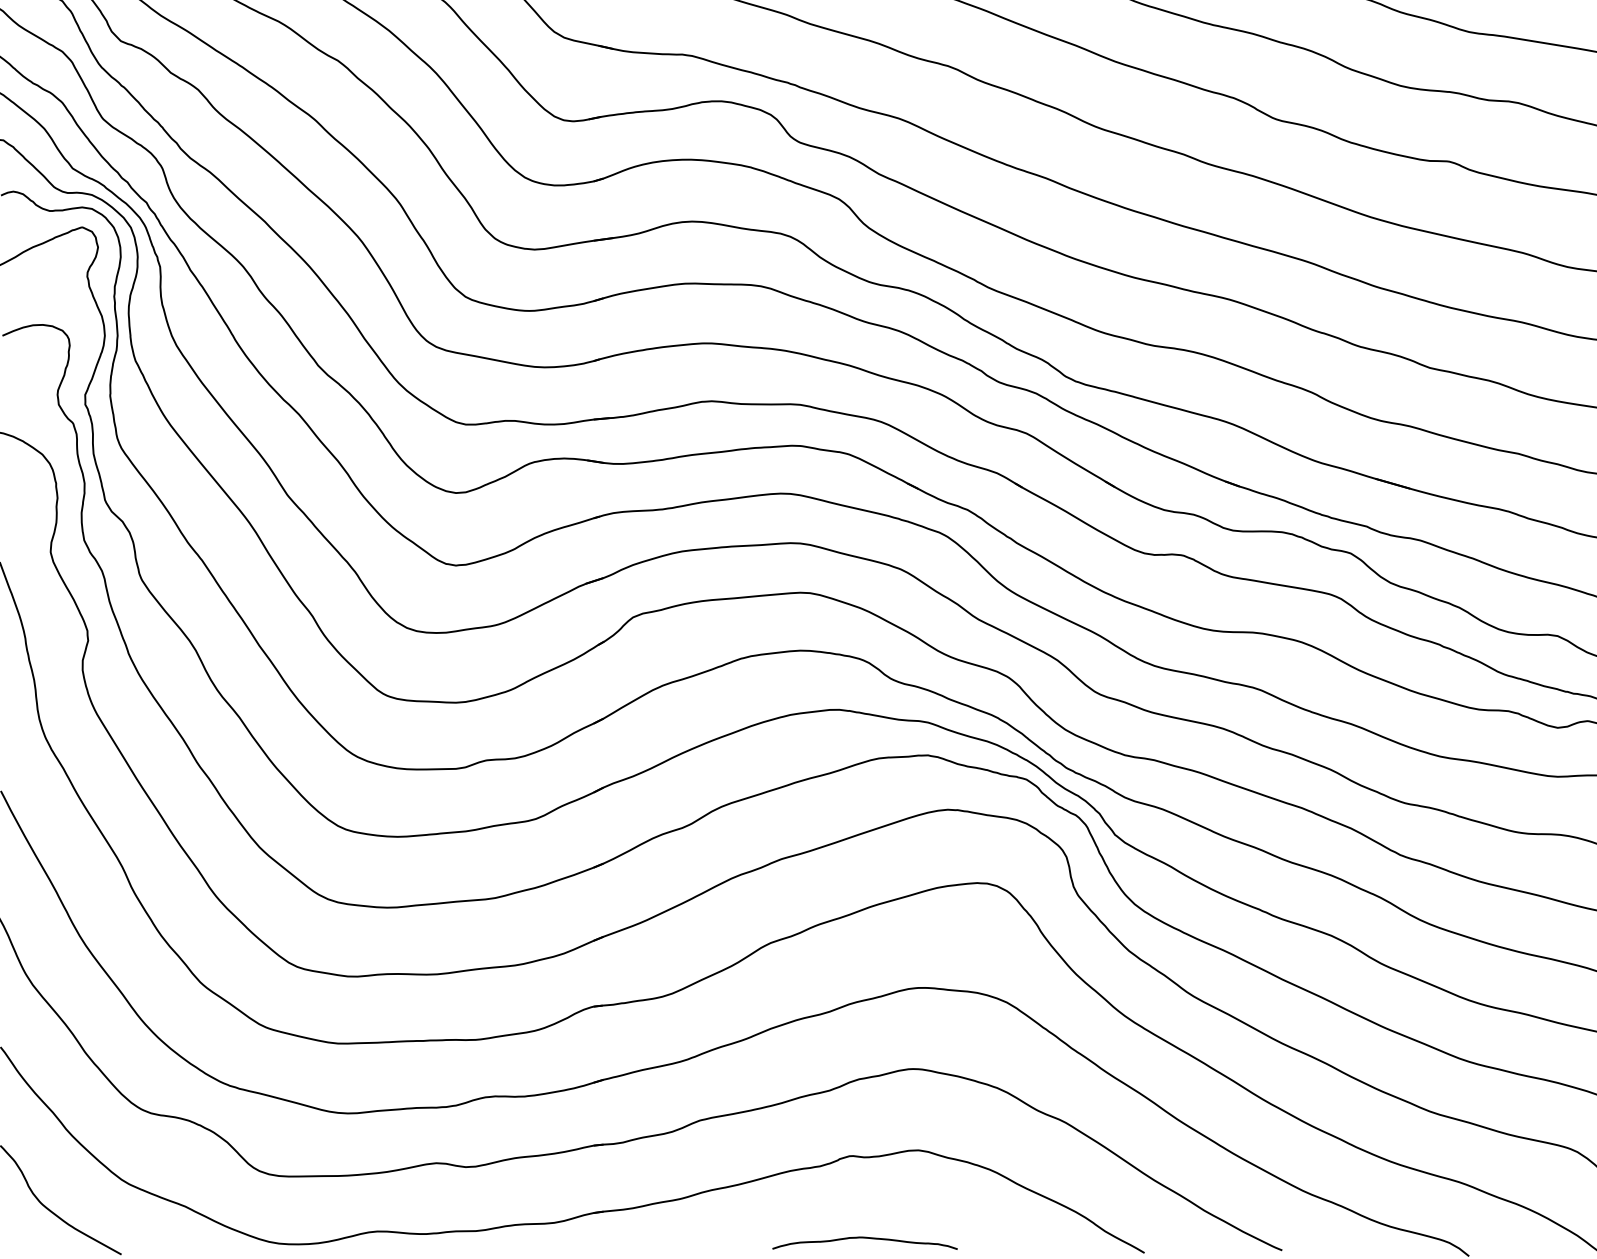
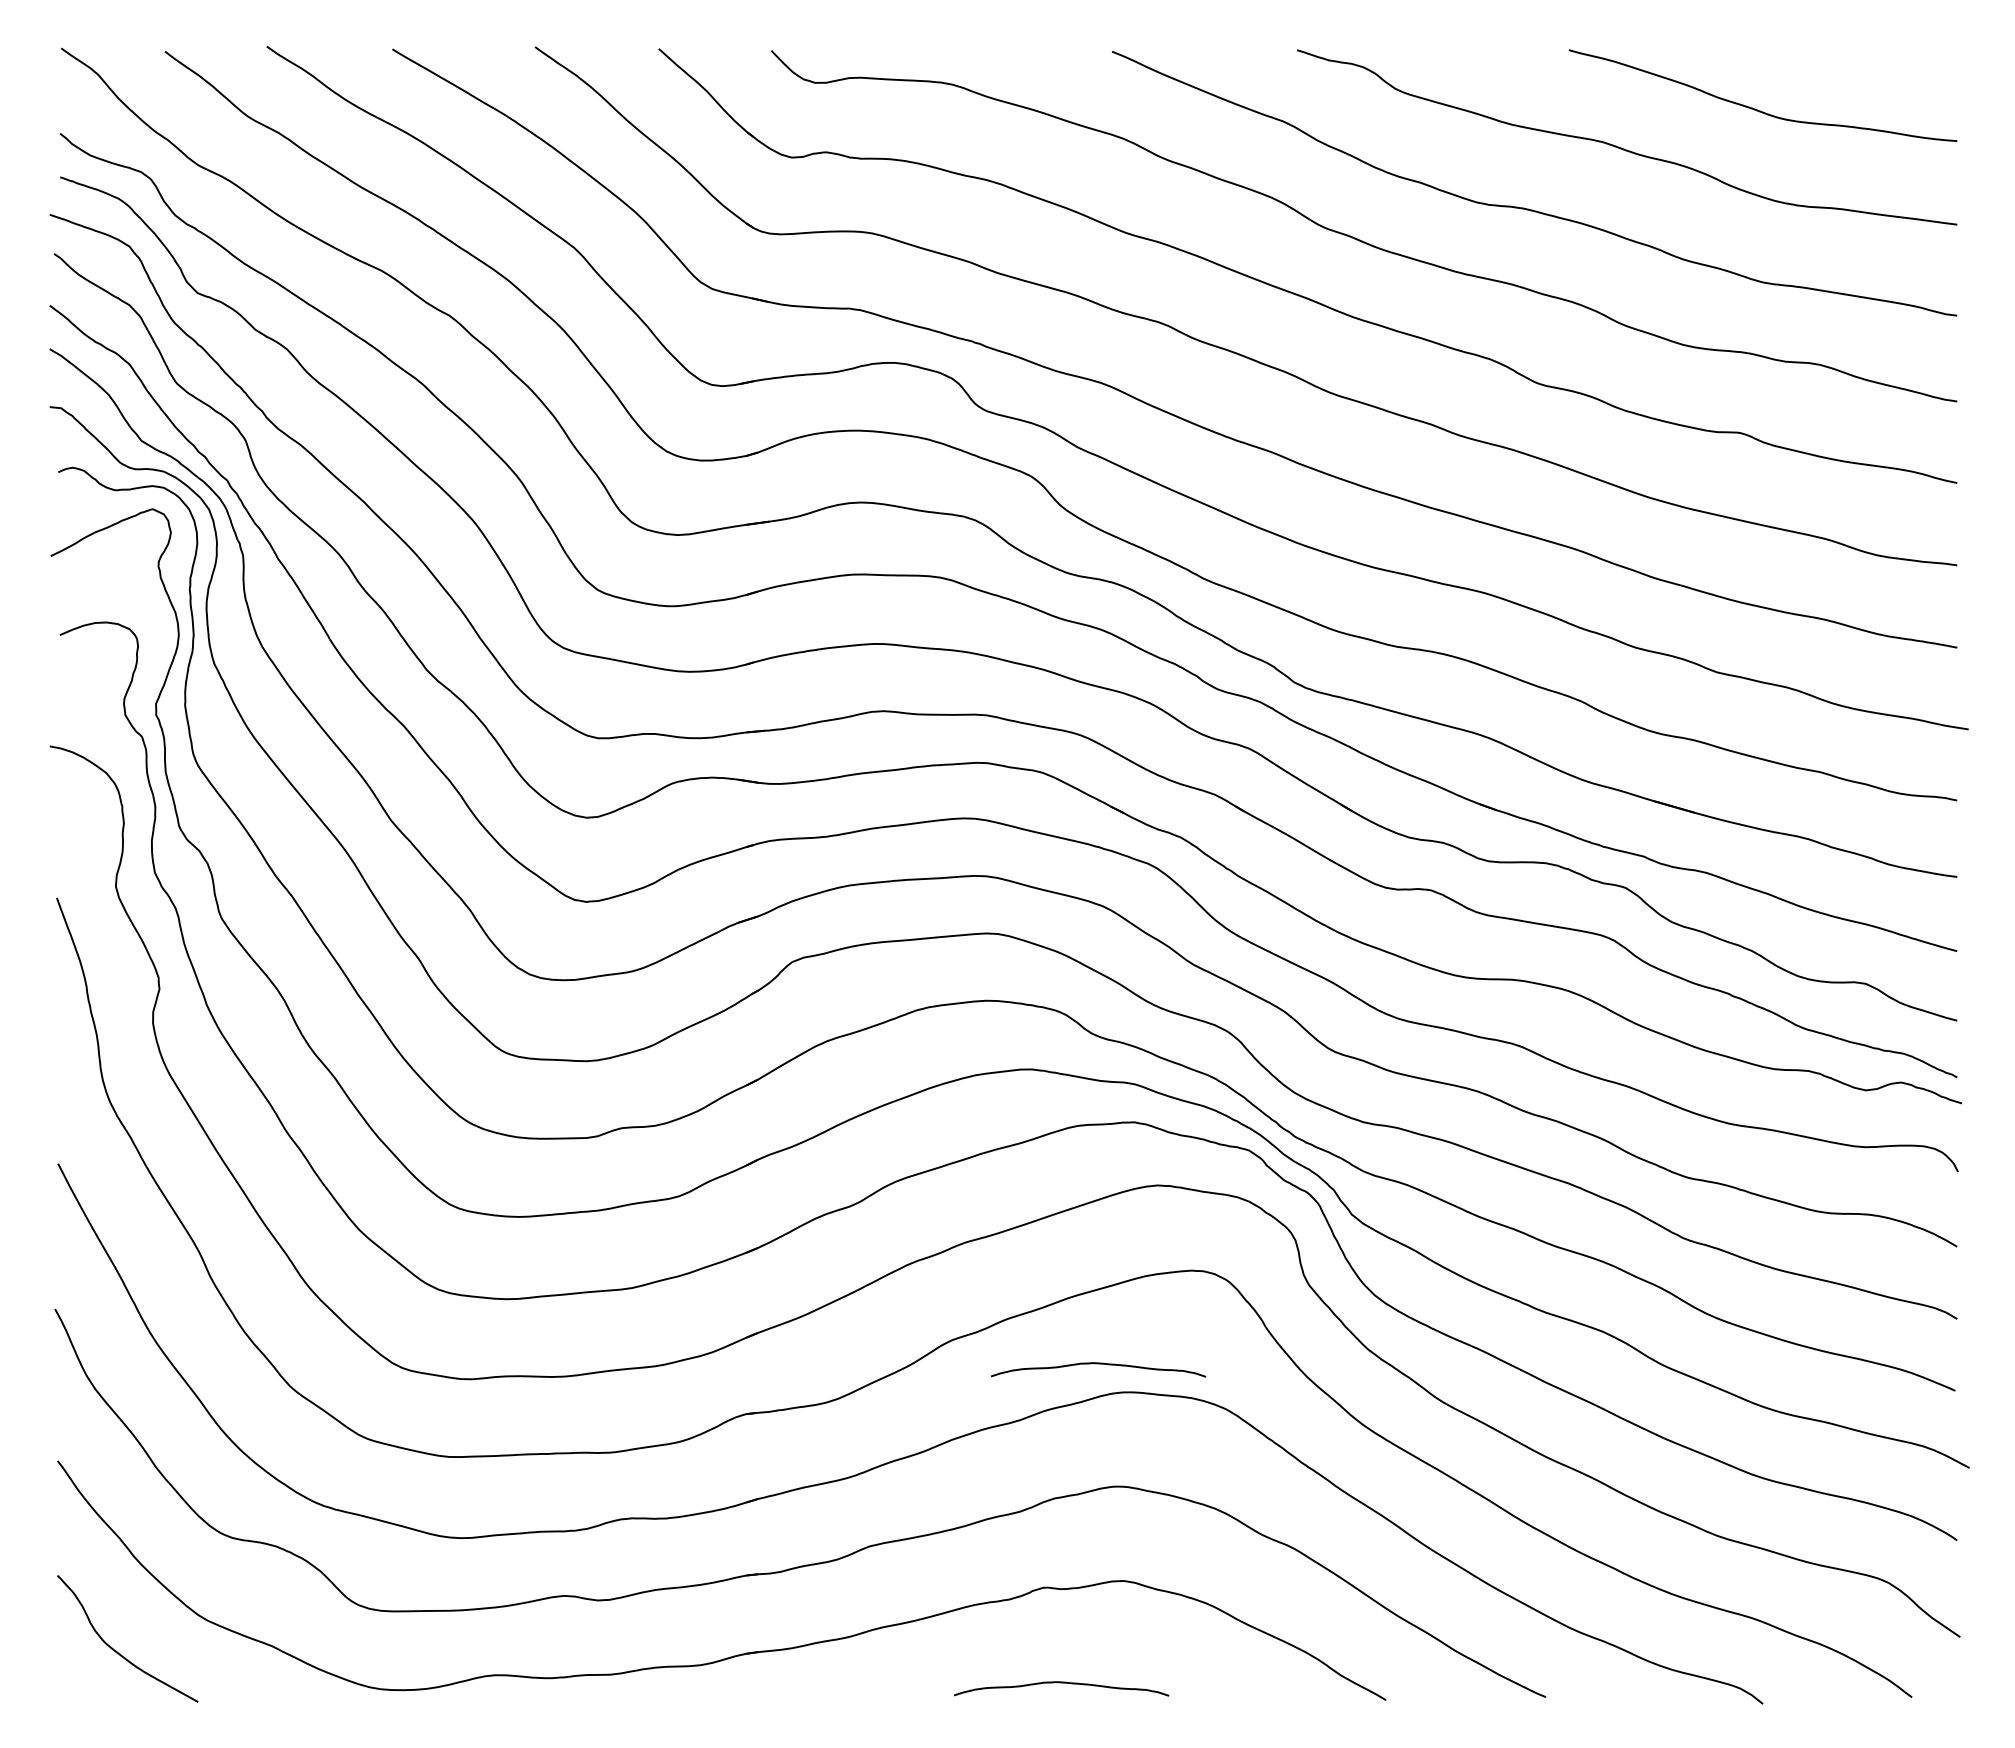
curve: (896, 963) -> (1098, 1364), added

